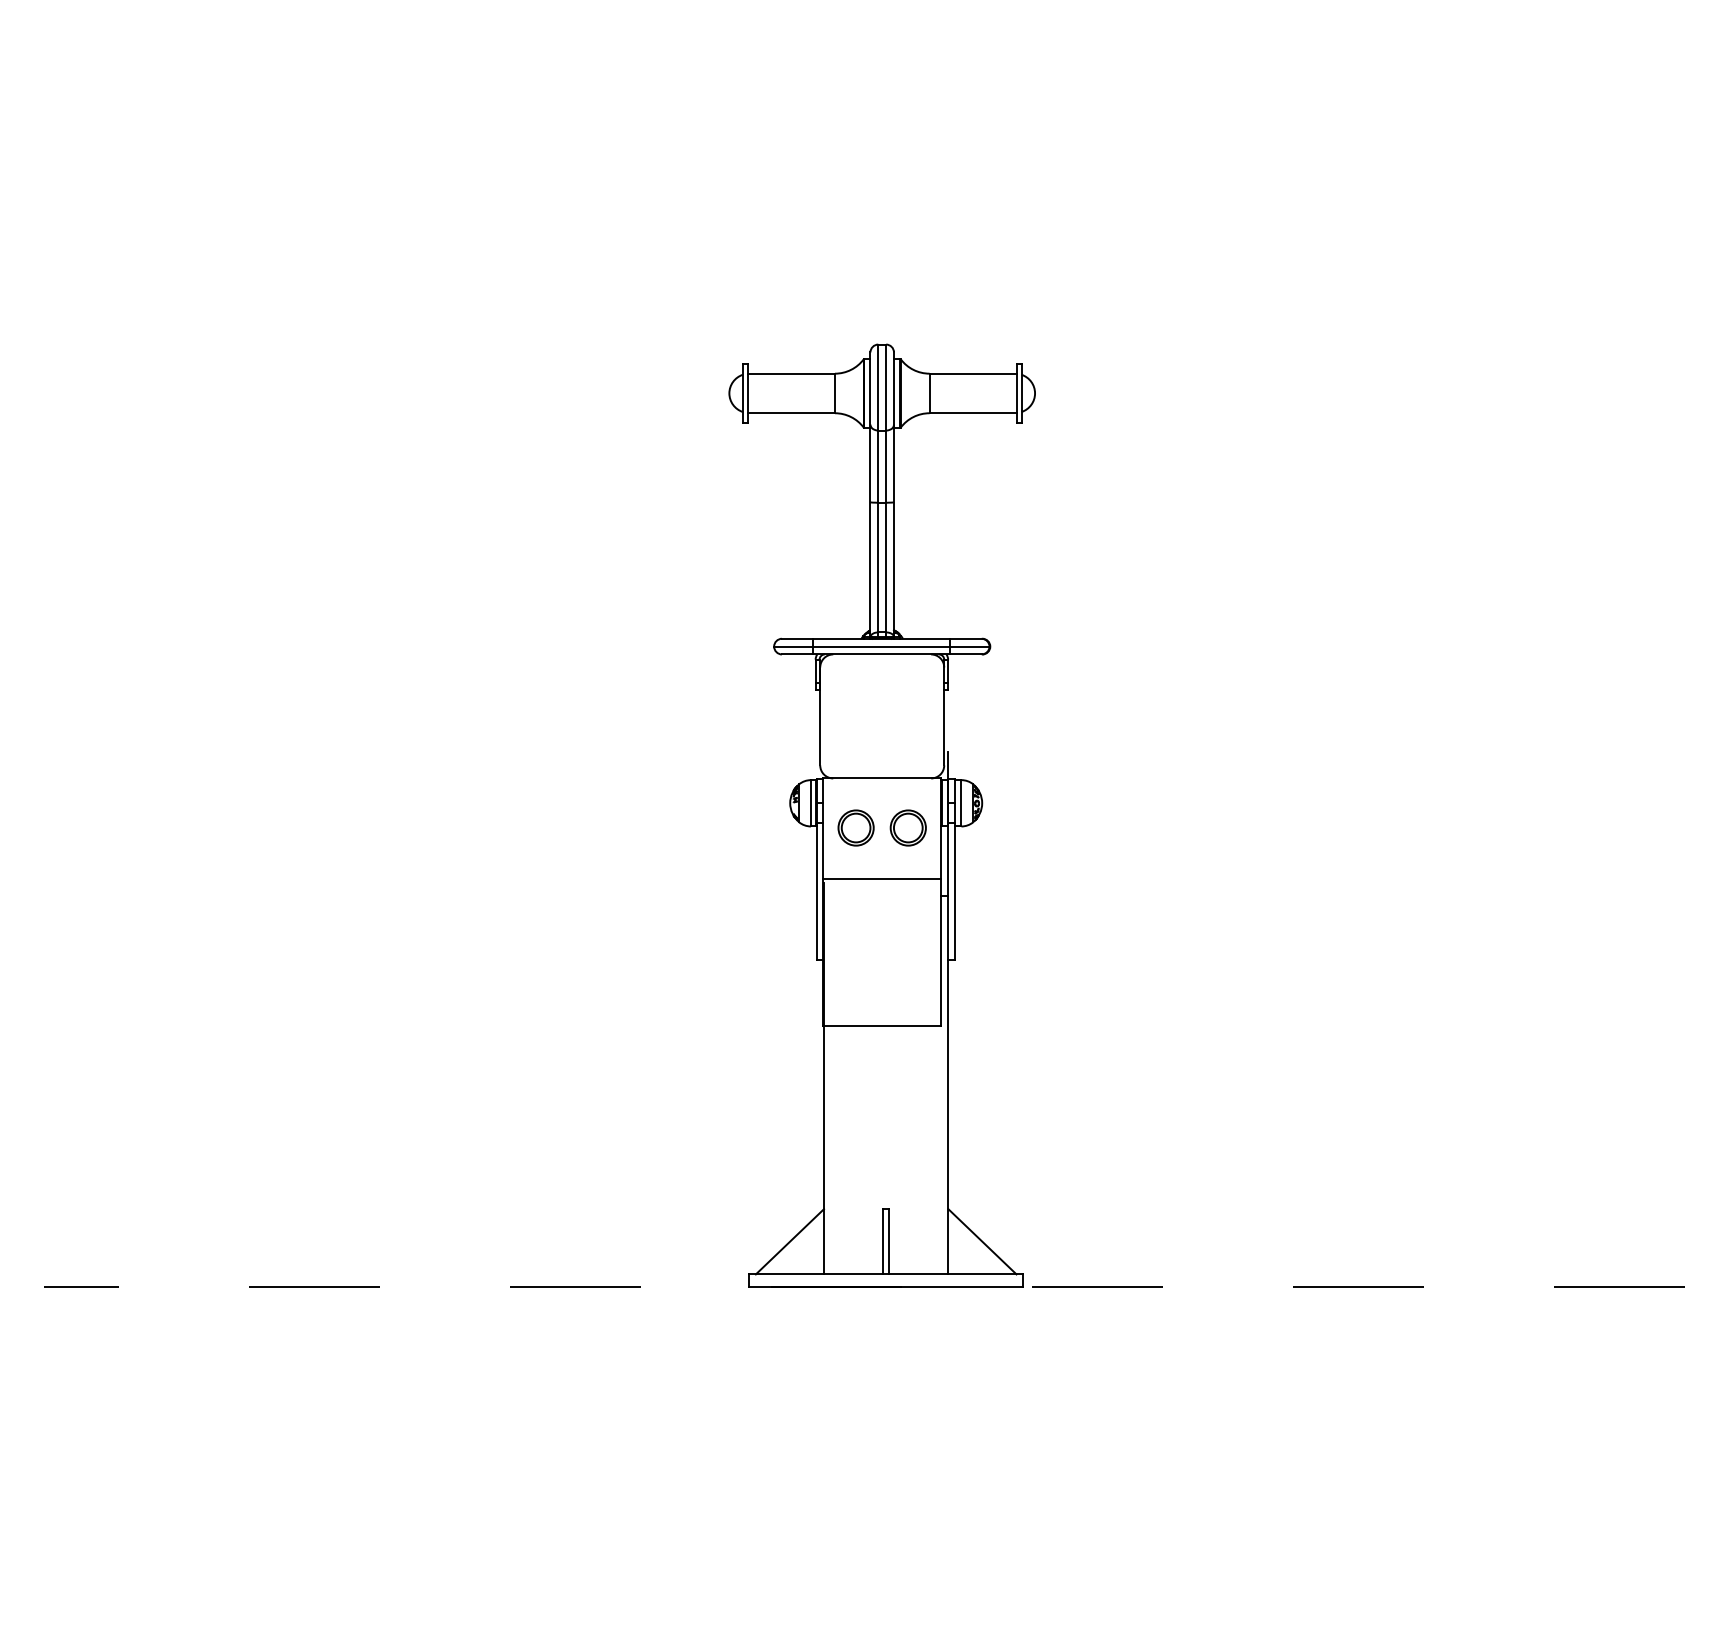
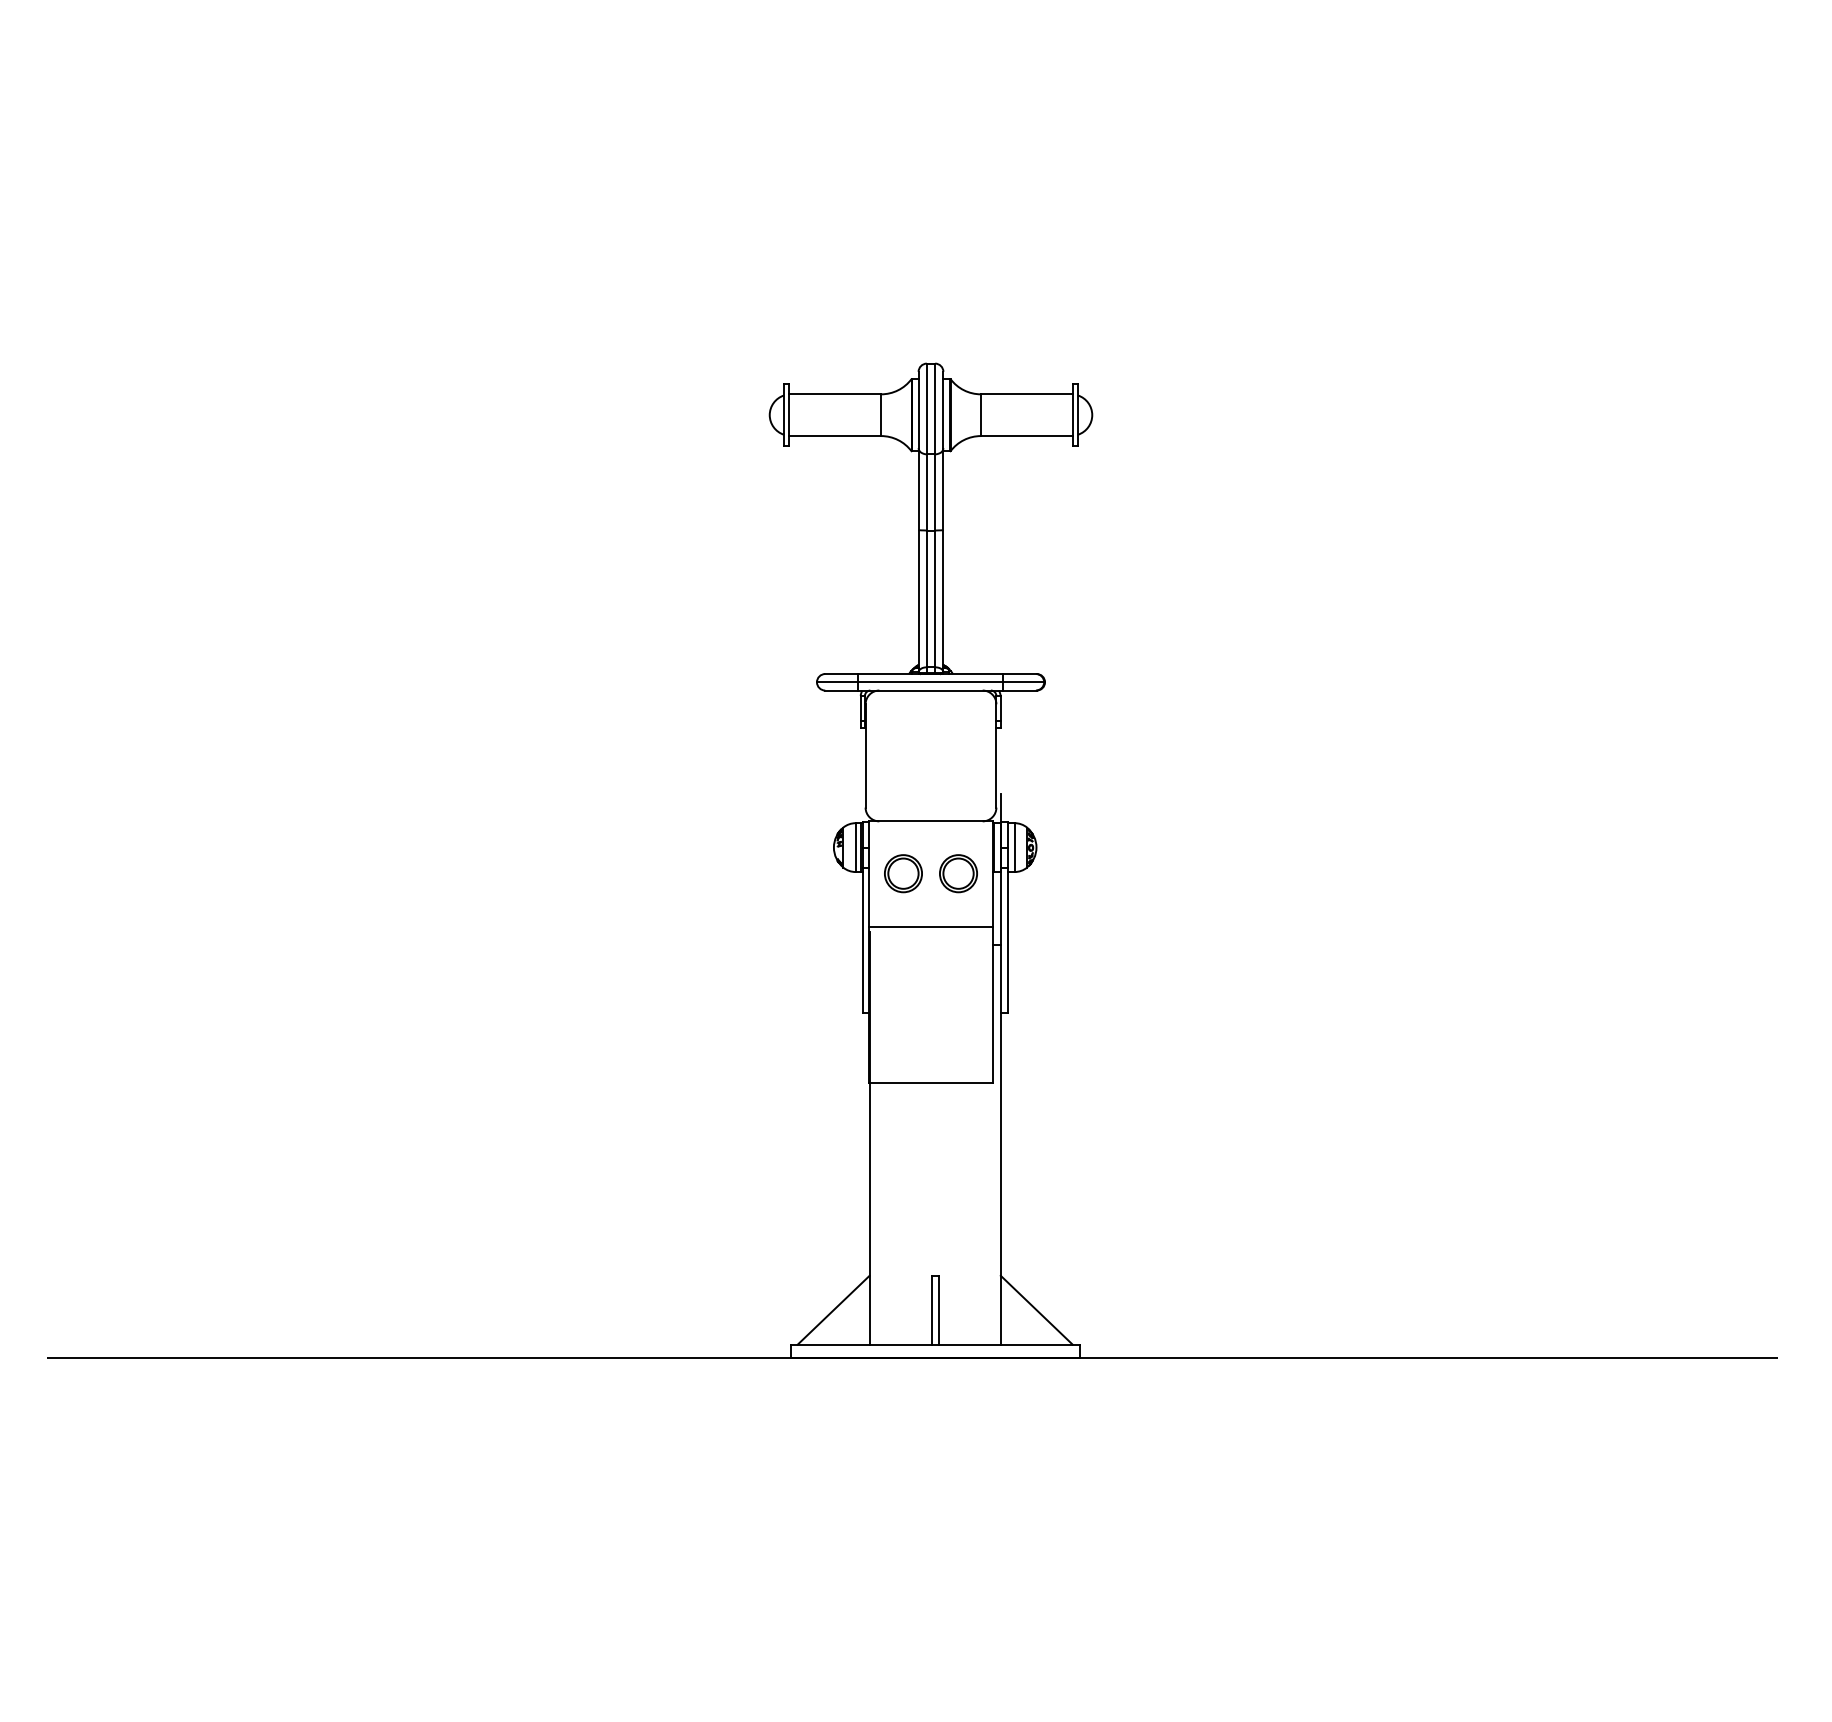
line: (864, 1287) -> (912, 1358), dashed -> solid

